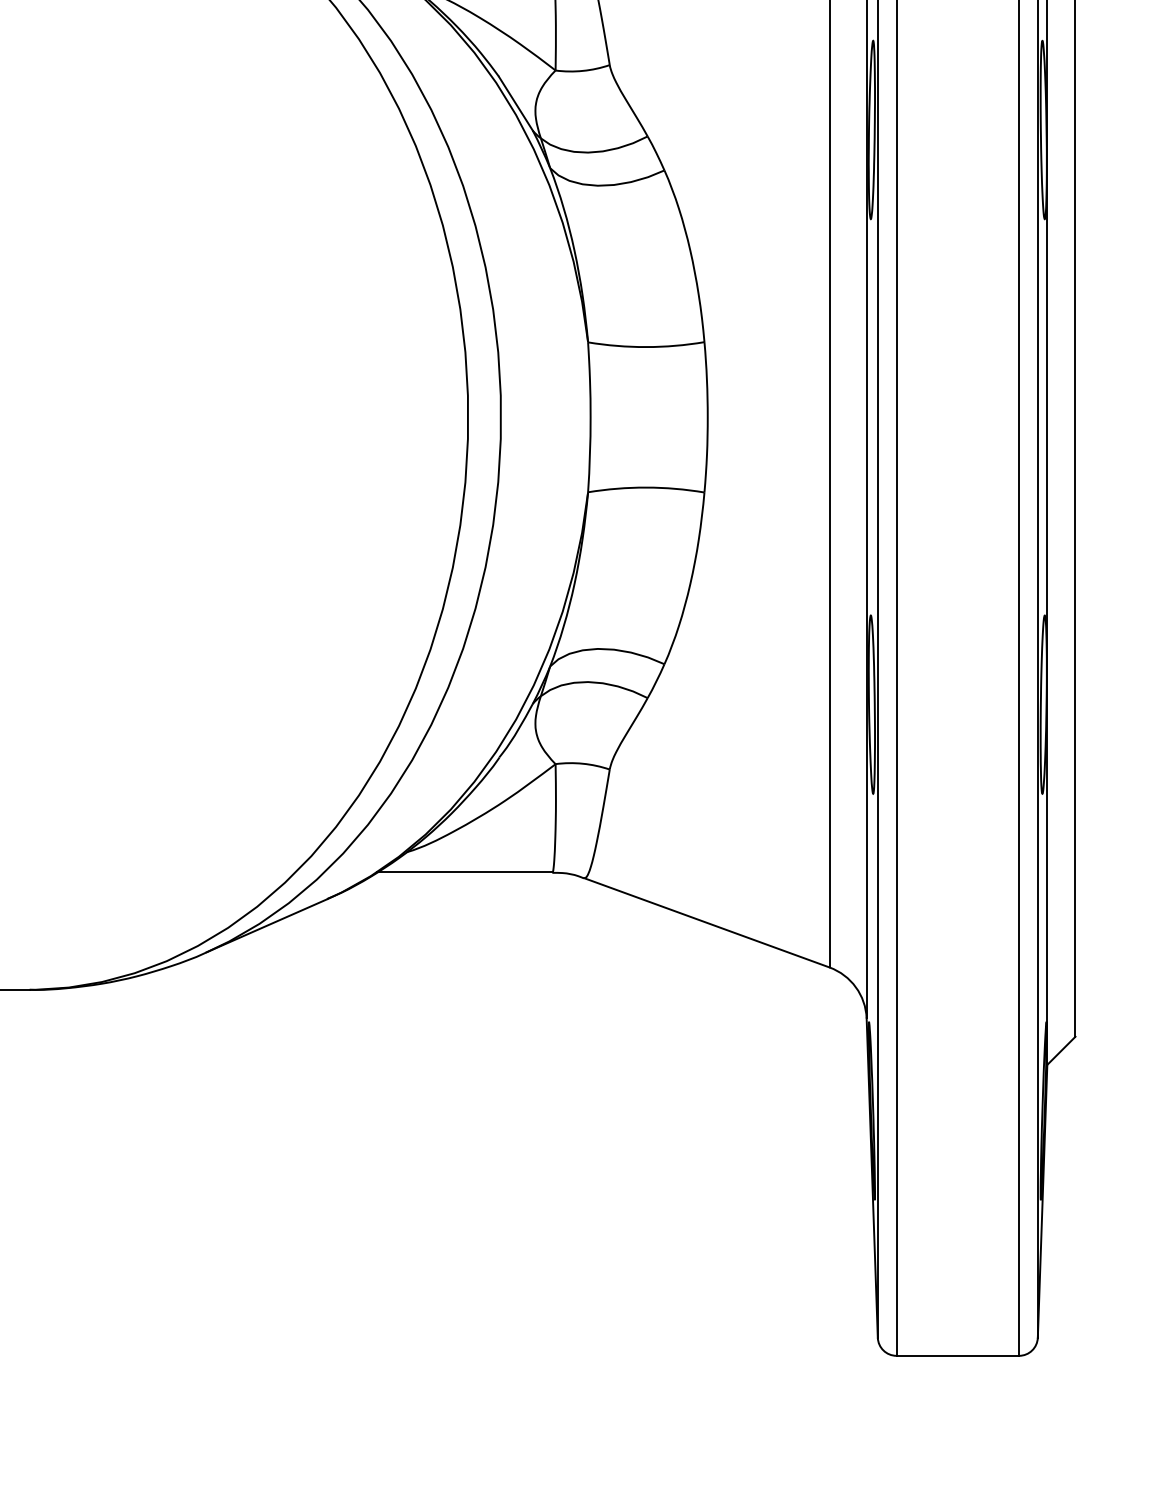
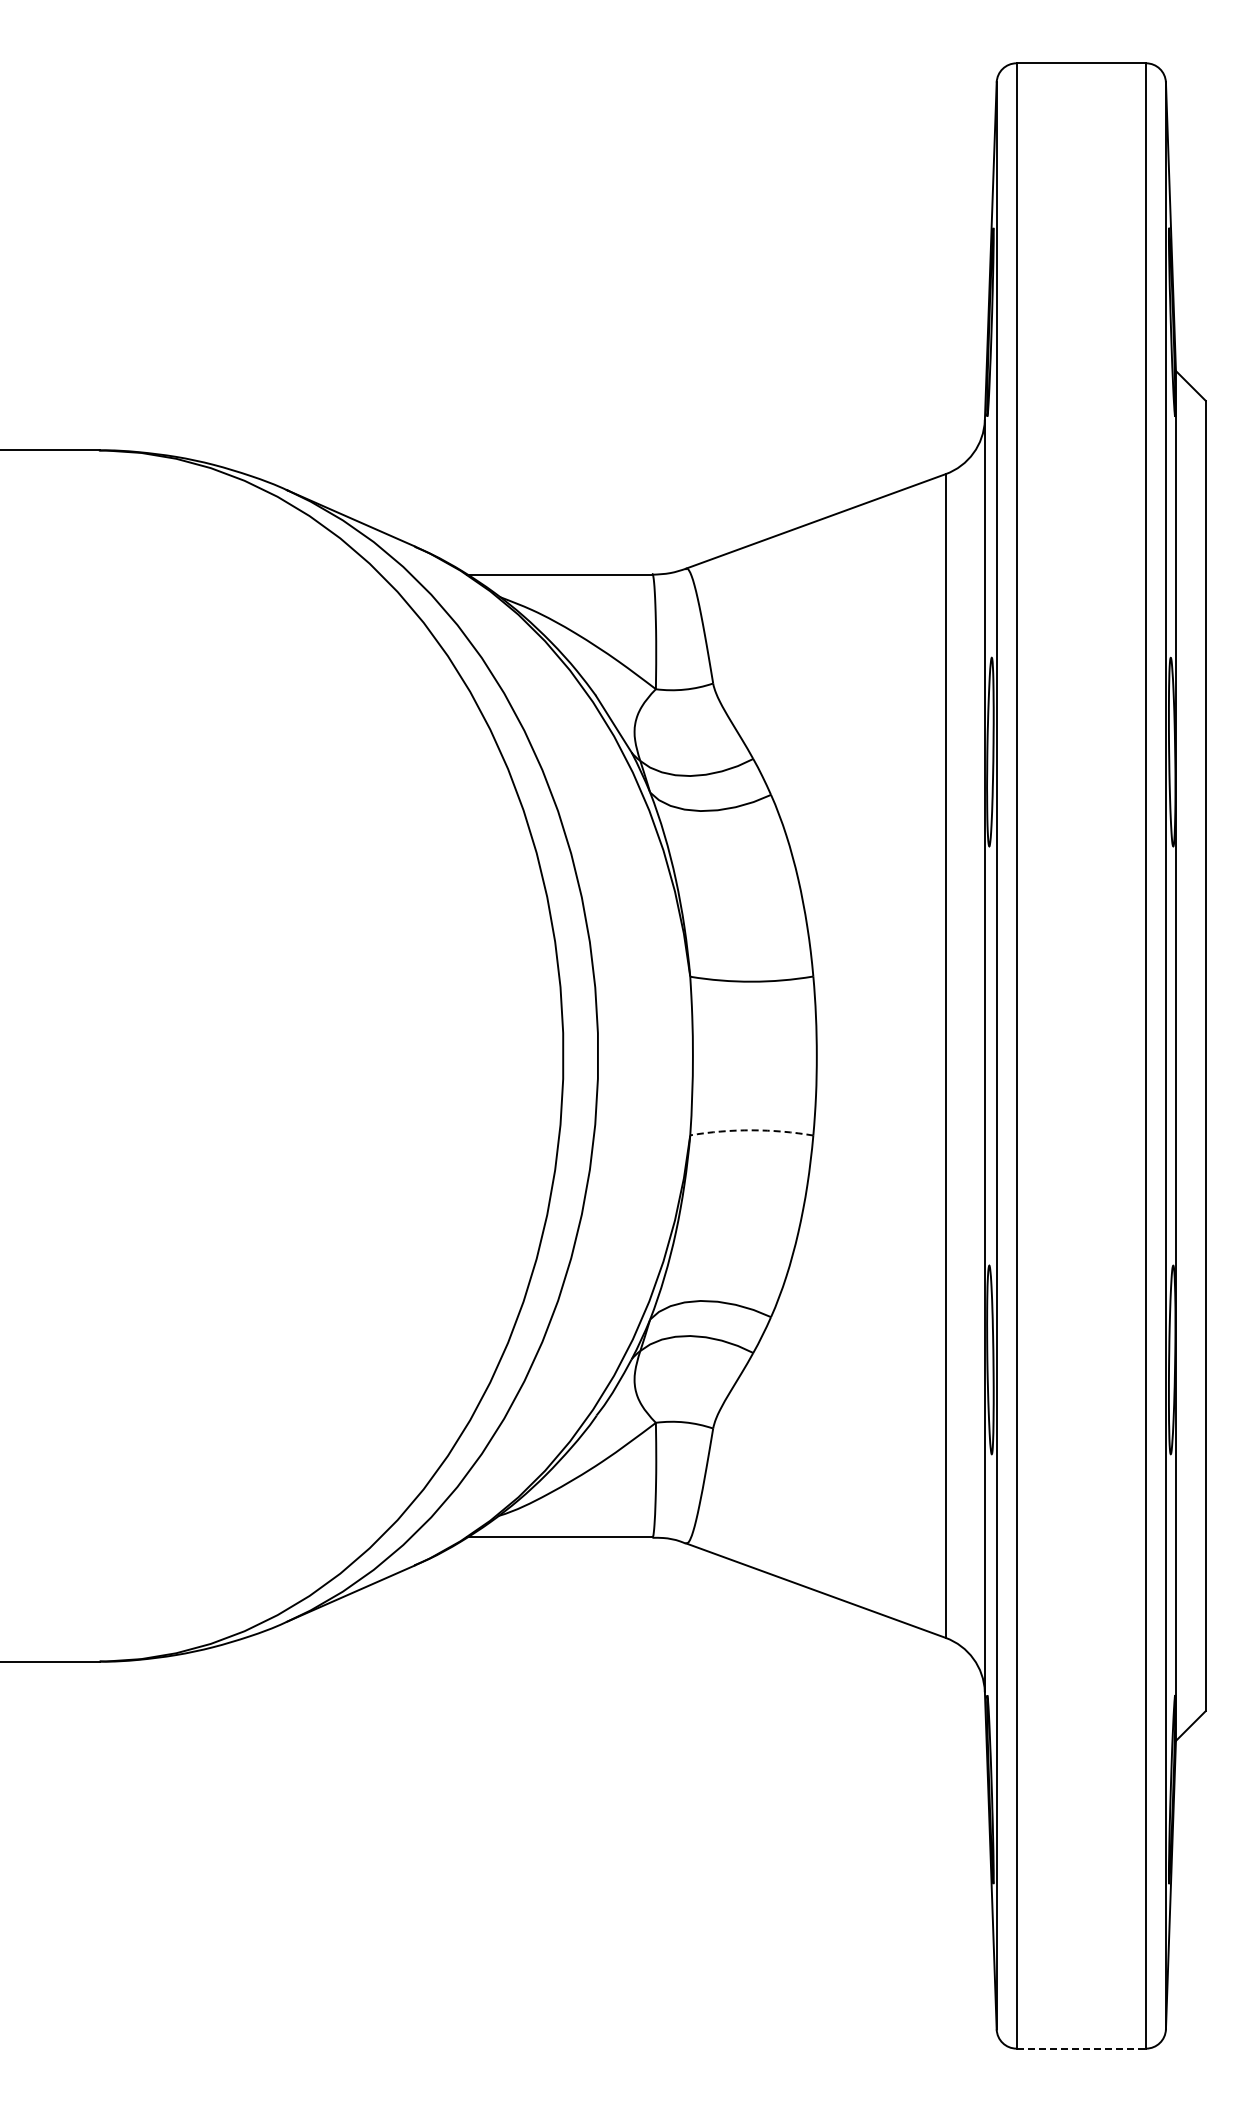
arc: (645, 487) -> (751, 1130), solid -> dashed
line: (958, 1355) -> (1081, 2048), solid -> dashed

